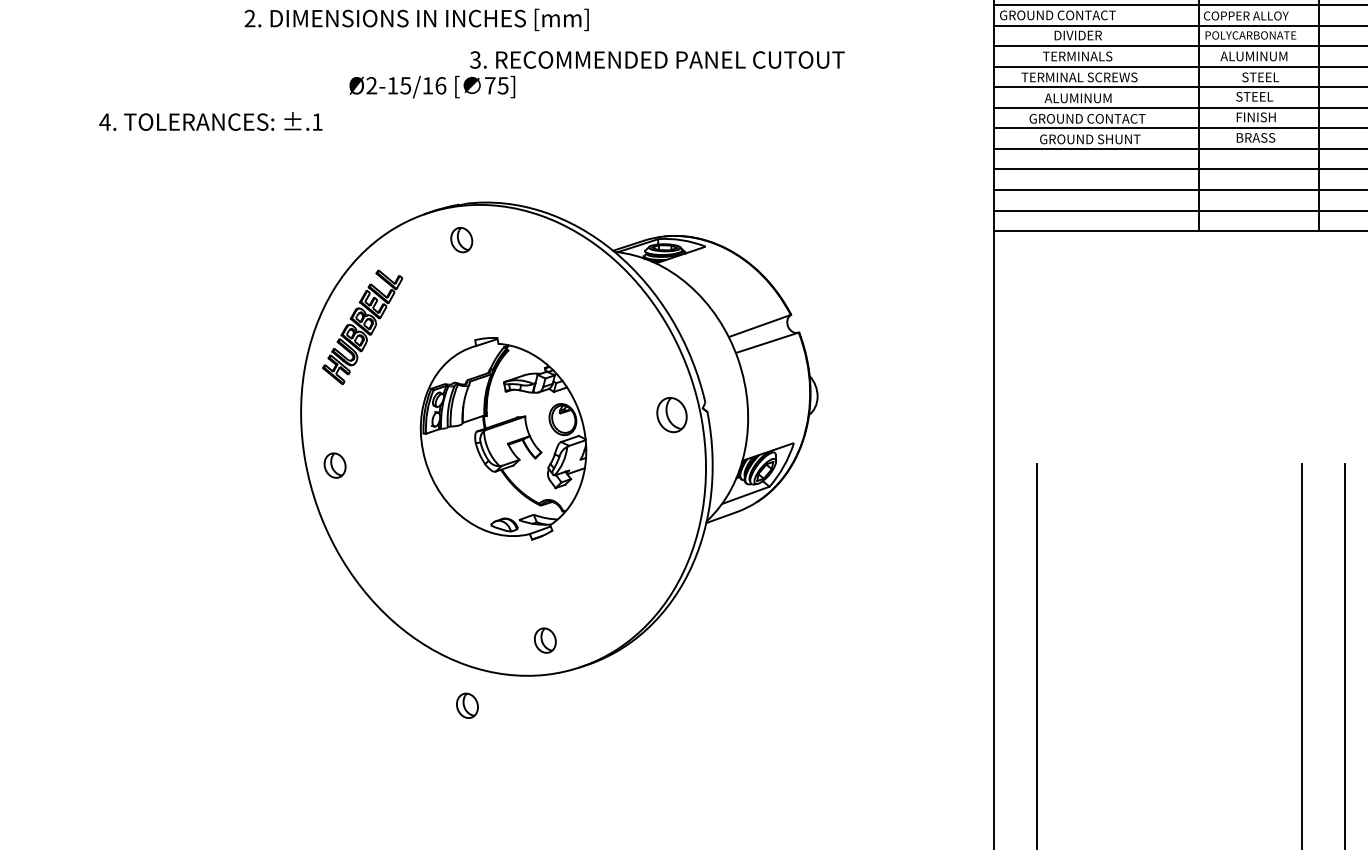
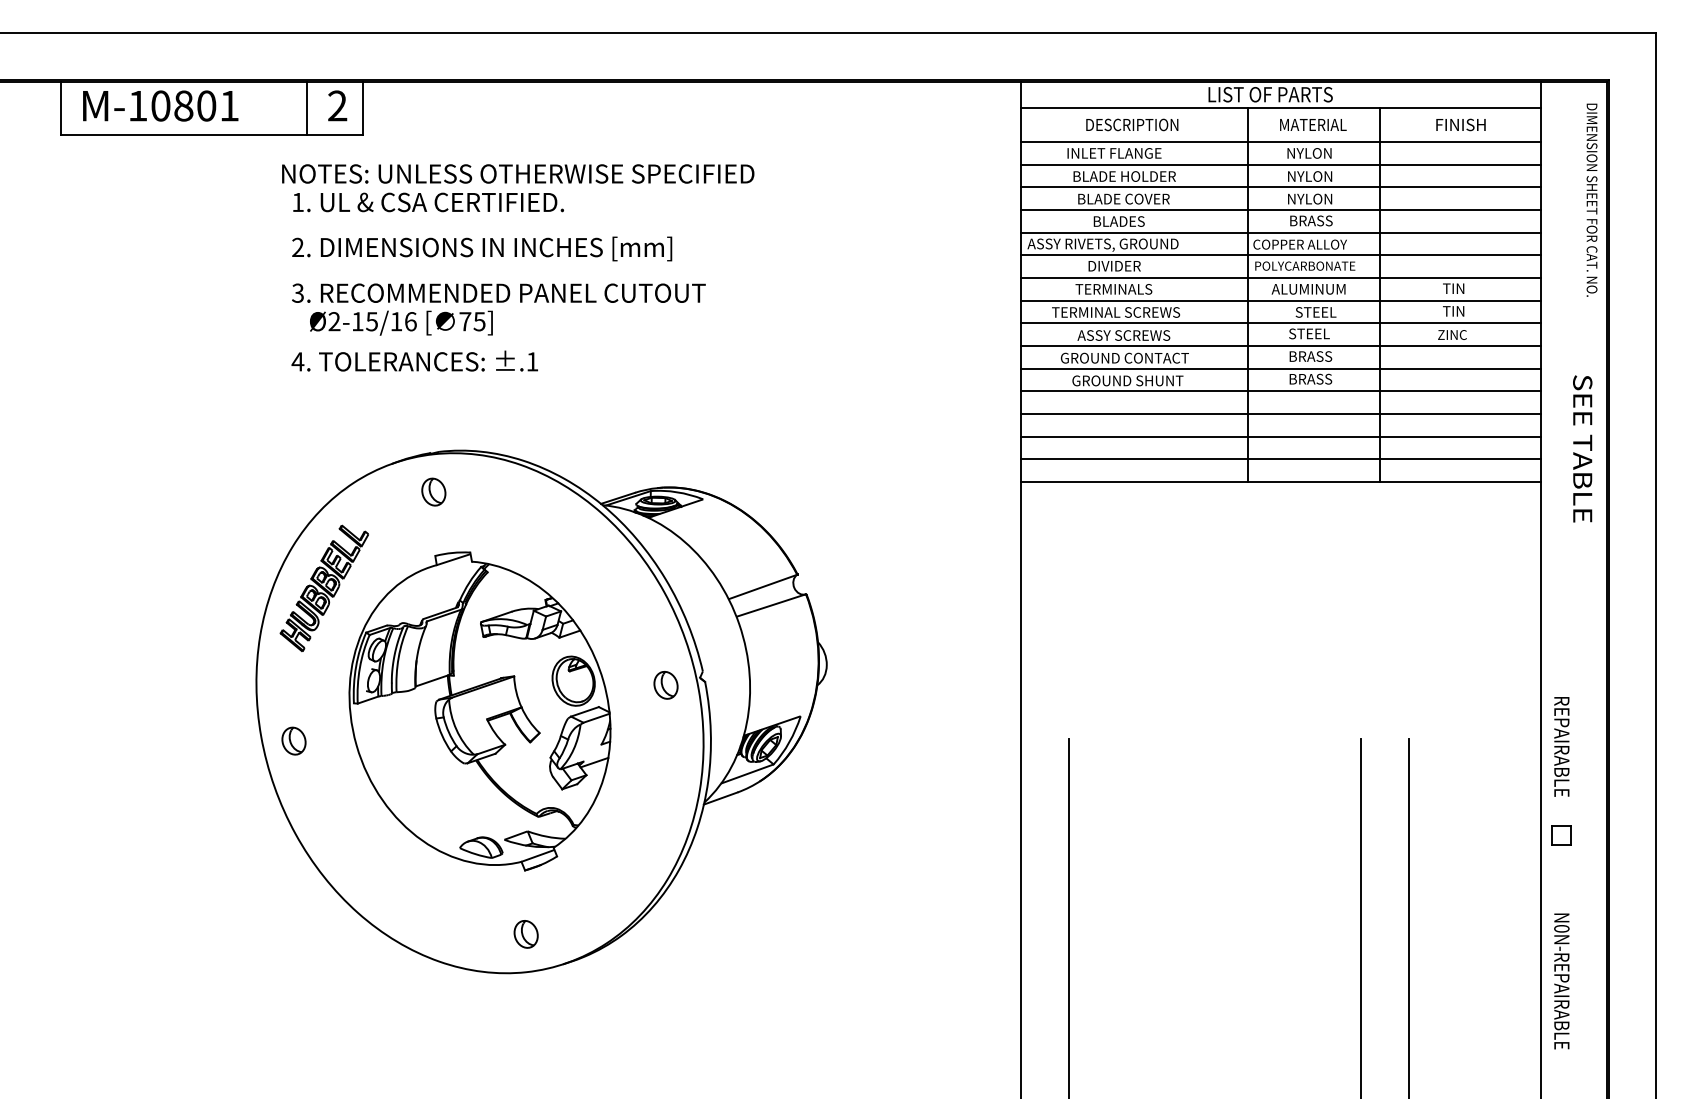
text: (1067, 15) -> (1102, 244), GROUND CONTACT -> ASSY RIVETS, GROUND
text: (417, 19) -> (482, 248), moved
text: (657, 59) -> (498, 292), moved
text: (1090, 98) -> (1128, 335), ALUMINUM -> ASSY SCREWS
text: (1256, 117) -> (1311, 356), FINISH -> BRASS
text: (210, 120) -> (414, 360), moved
part: (671, 415) -> (665, 685), size x0.71
part: (503, 438) -> (479, 711), size x1.43
part: (466, 705) -> (439, 1006), removed

